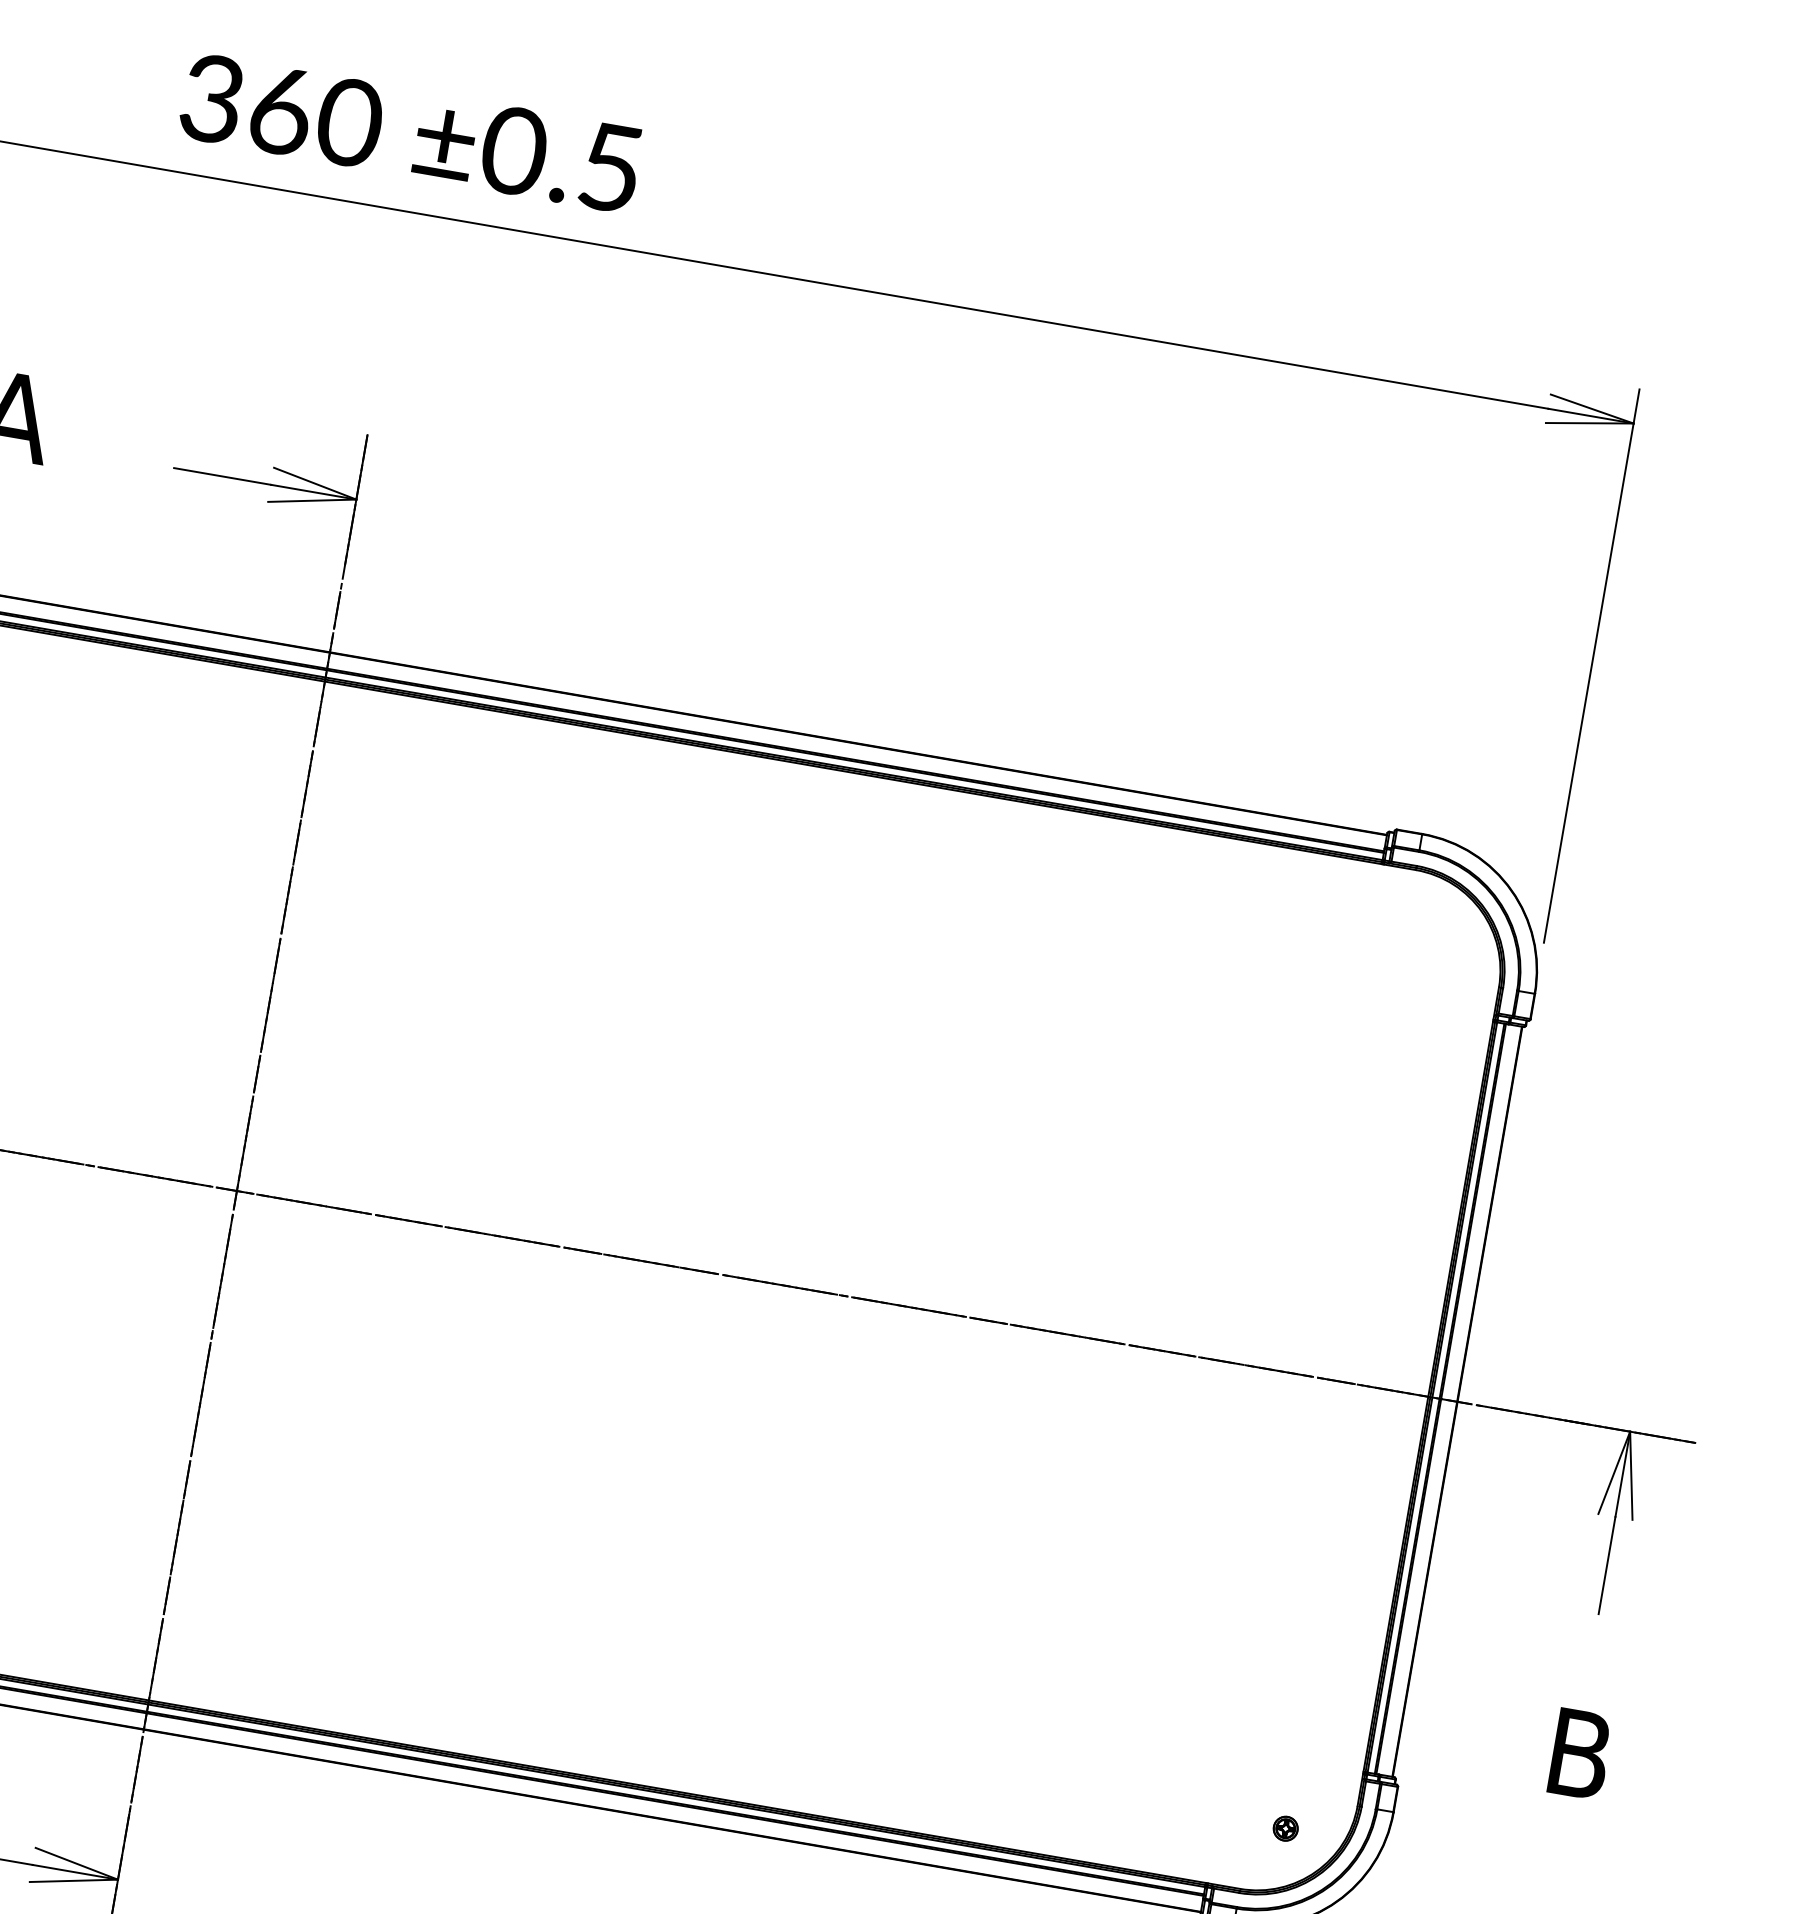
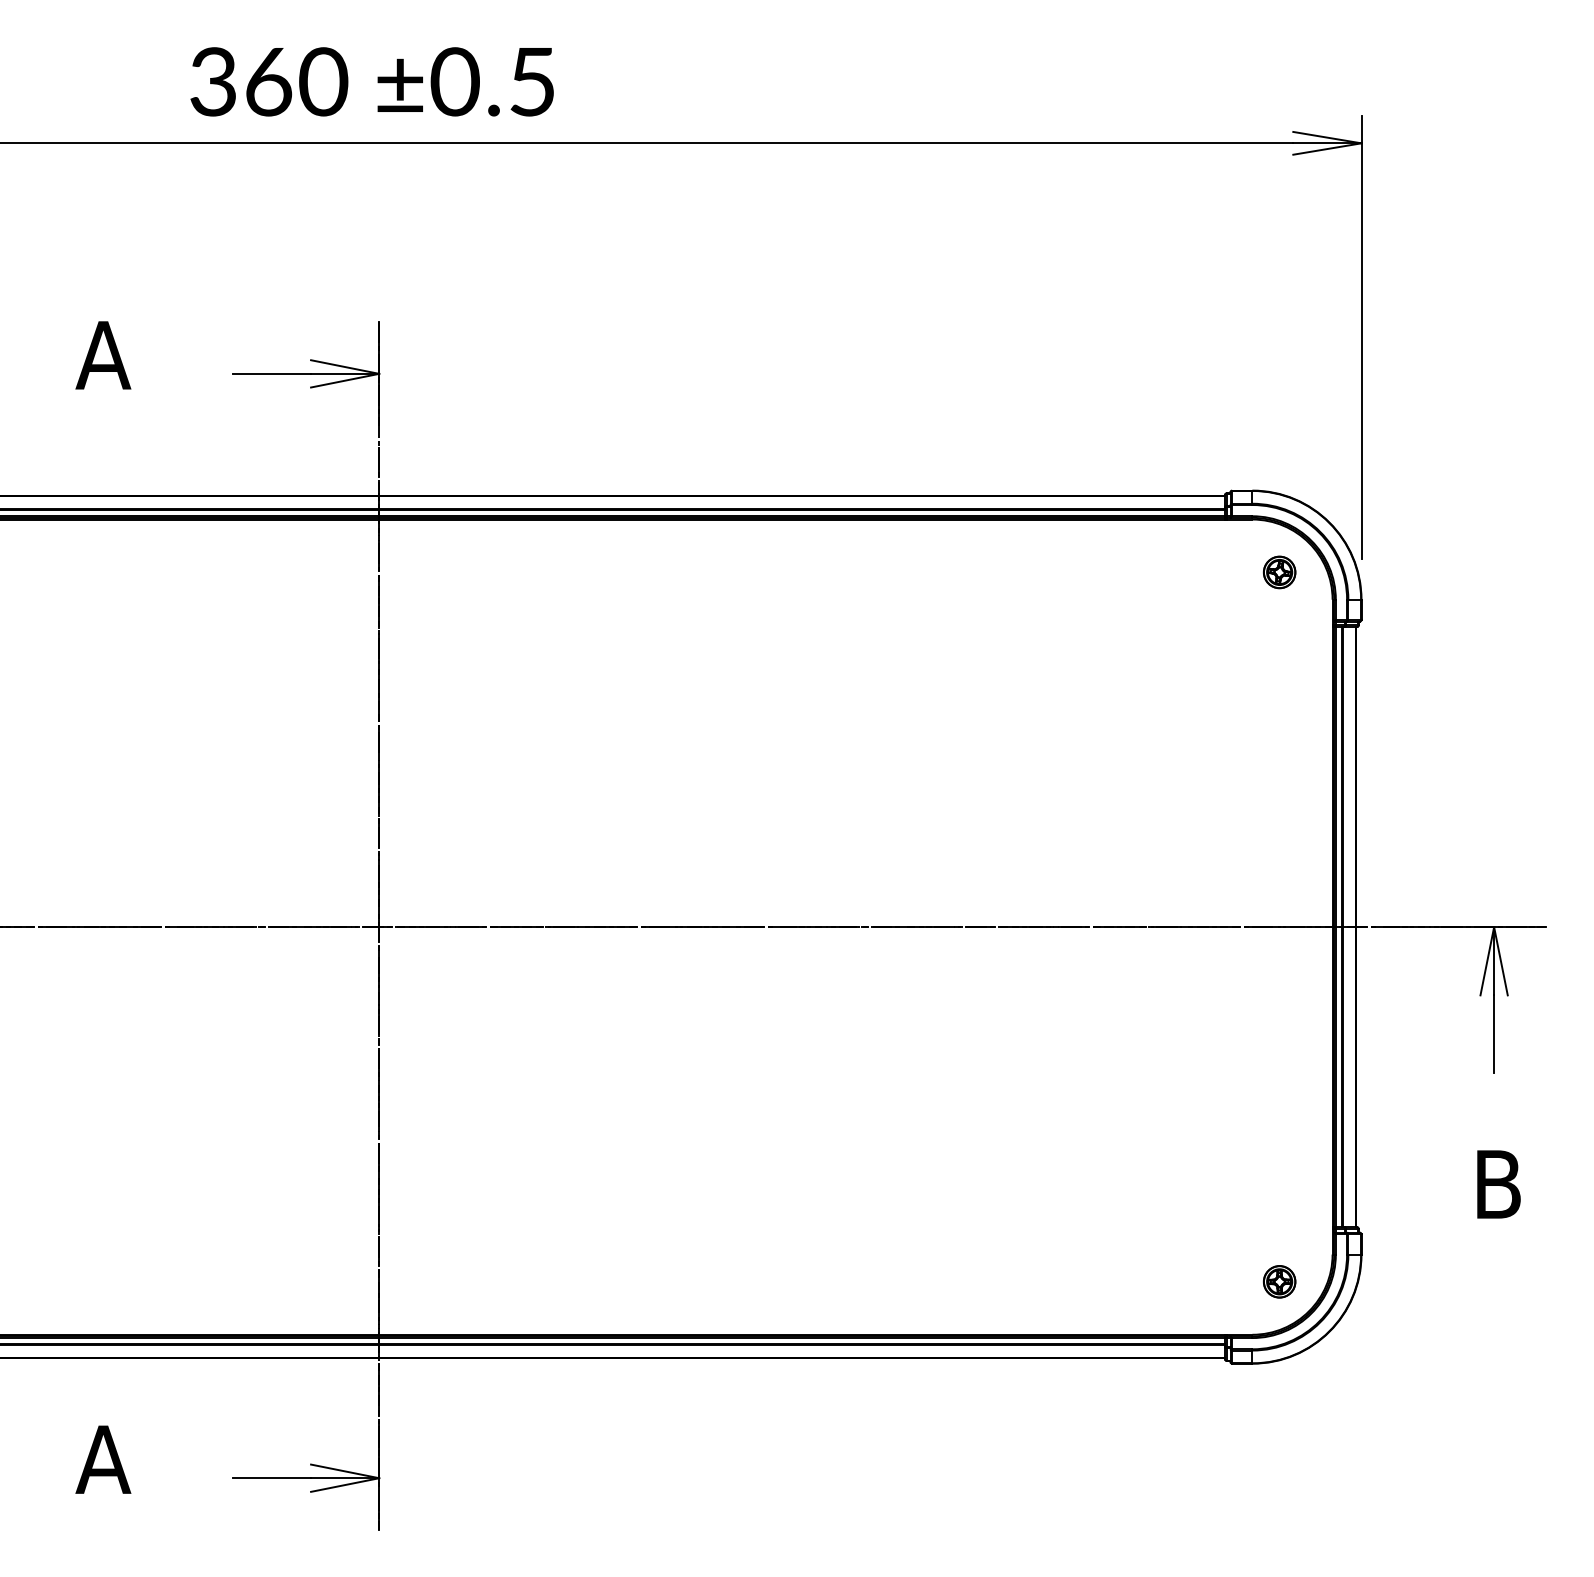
part: (1438, 942) -> (1279, 572), added
part: (1285, 1828) -> (1279, 1281), size x1.67

